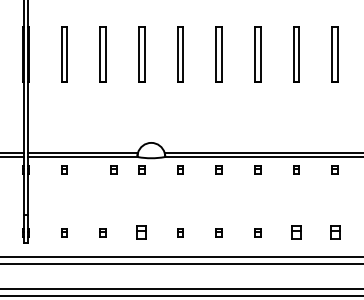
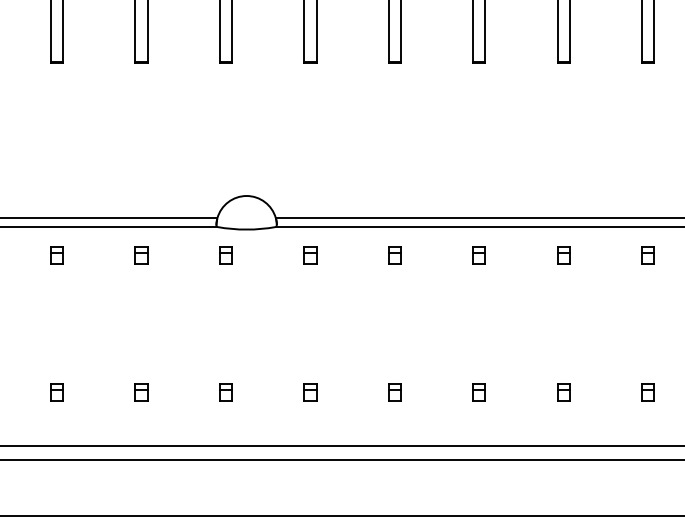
part: (113, 169) -> (139, 254), moved
part: (141, 232) -> (225, 391), size x0.62
part: (296, 232) -> (563, 391), size x0.62
part: (334, 232) -> (646, 391), size x0.62

